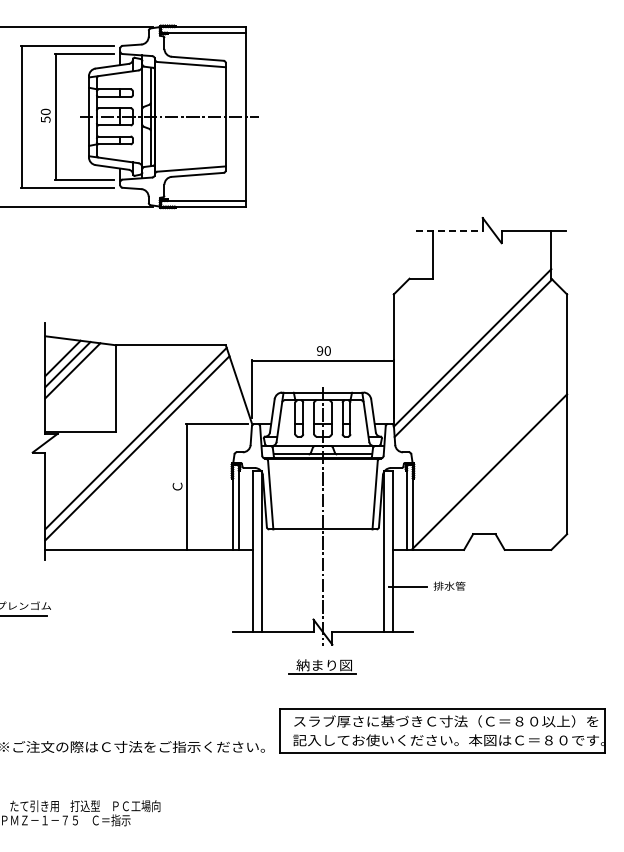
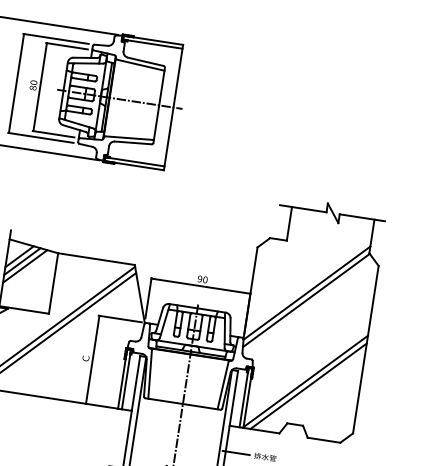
text: (45, 119) -> (32, 87), 50 -> 80
line: (449, 230) -> (303, 208), dashed -> solid
line: (494, 477) -> (308, 386), added

